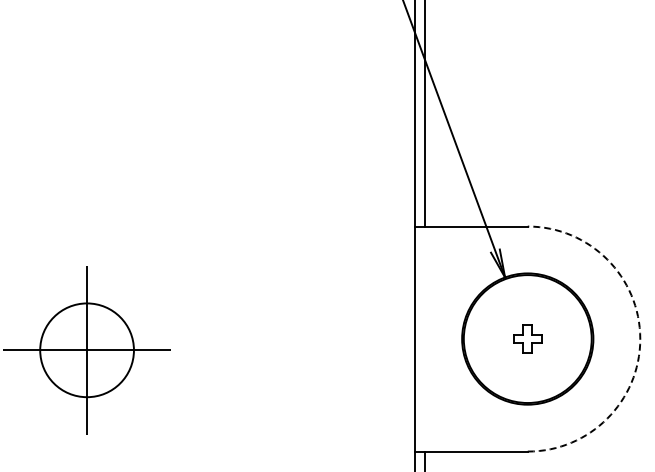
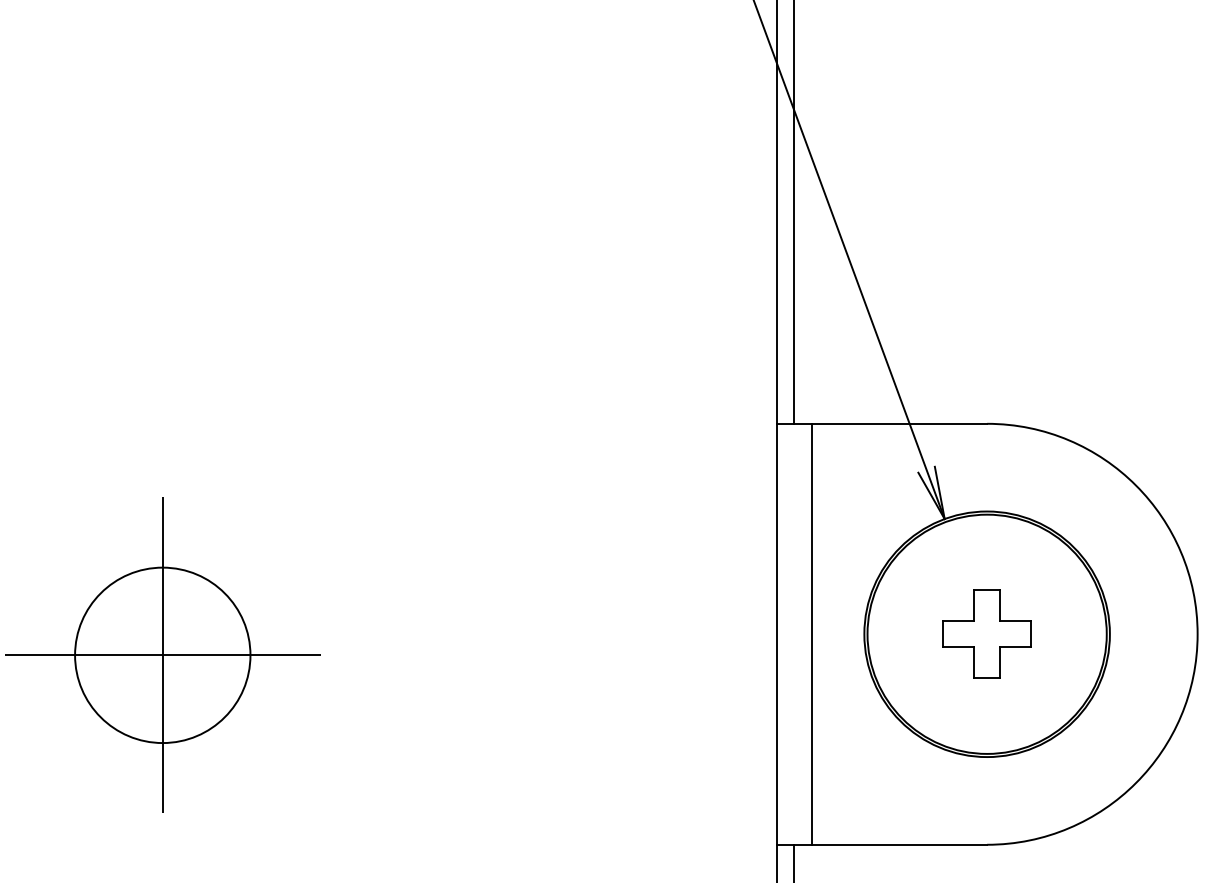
line: (434, 338) -> (812, 633), added
part: (527, 339) -> (986, 635), size x1.67
arc: (640, 339) -> (1198, 635), dashed -> solid

